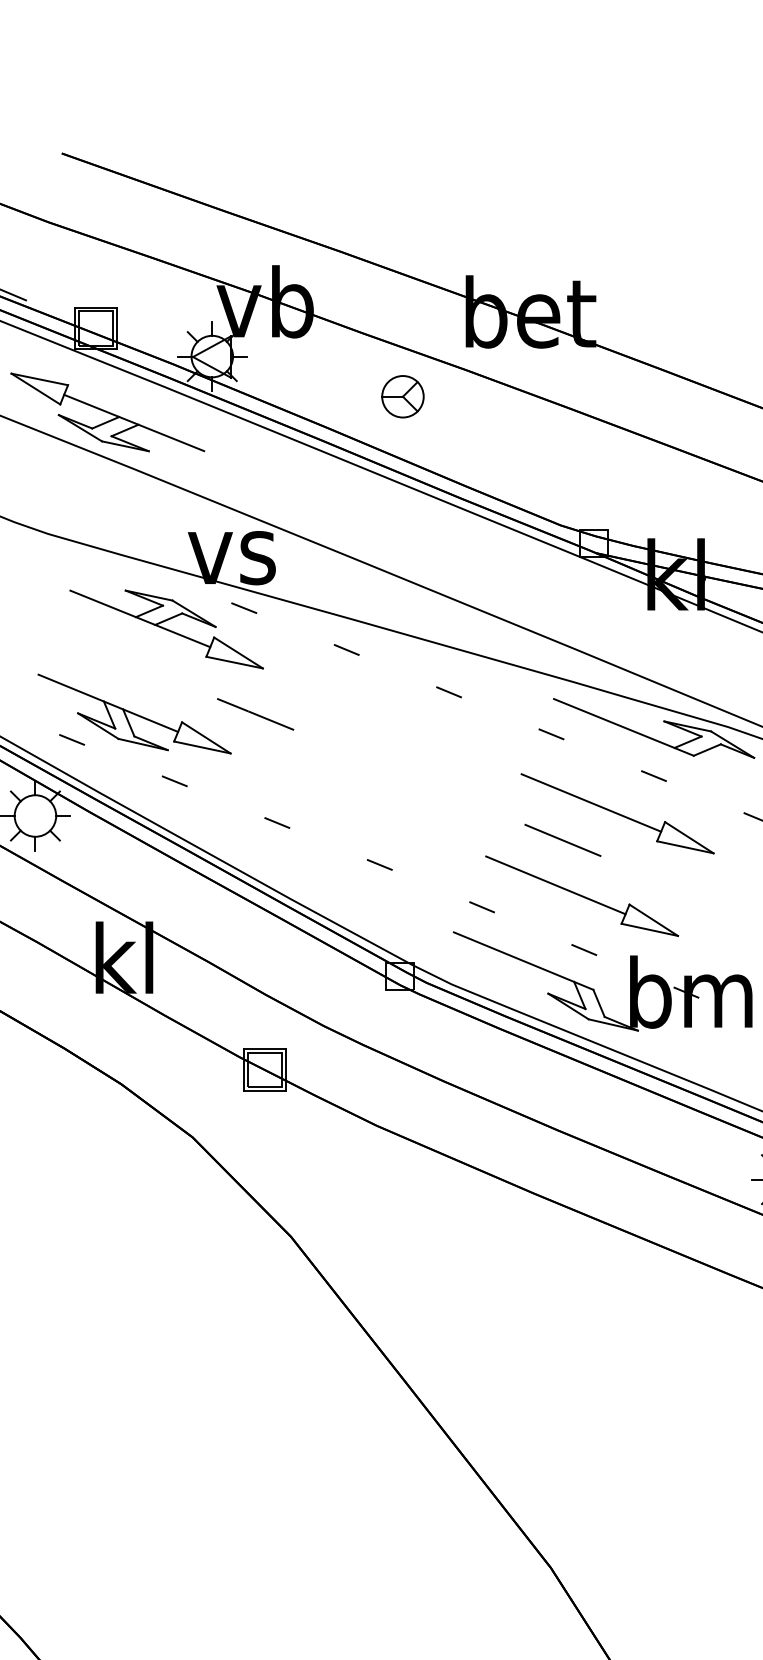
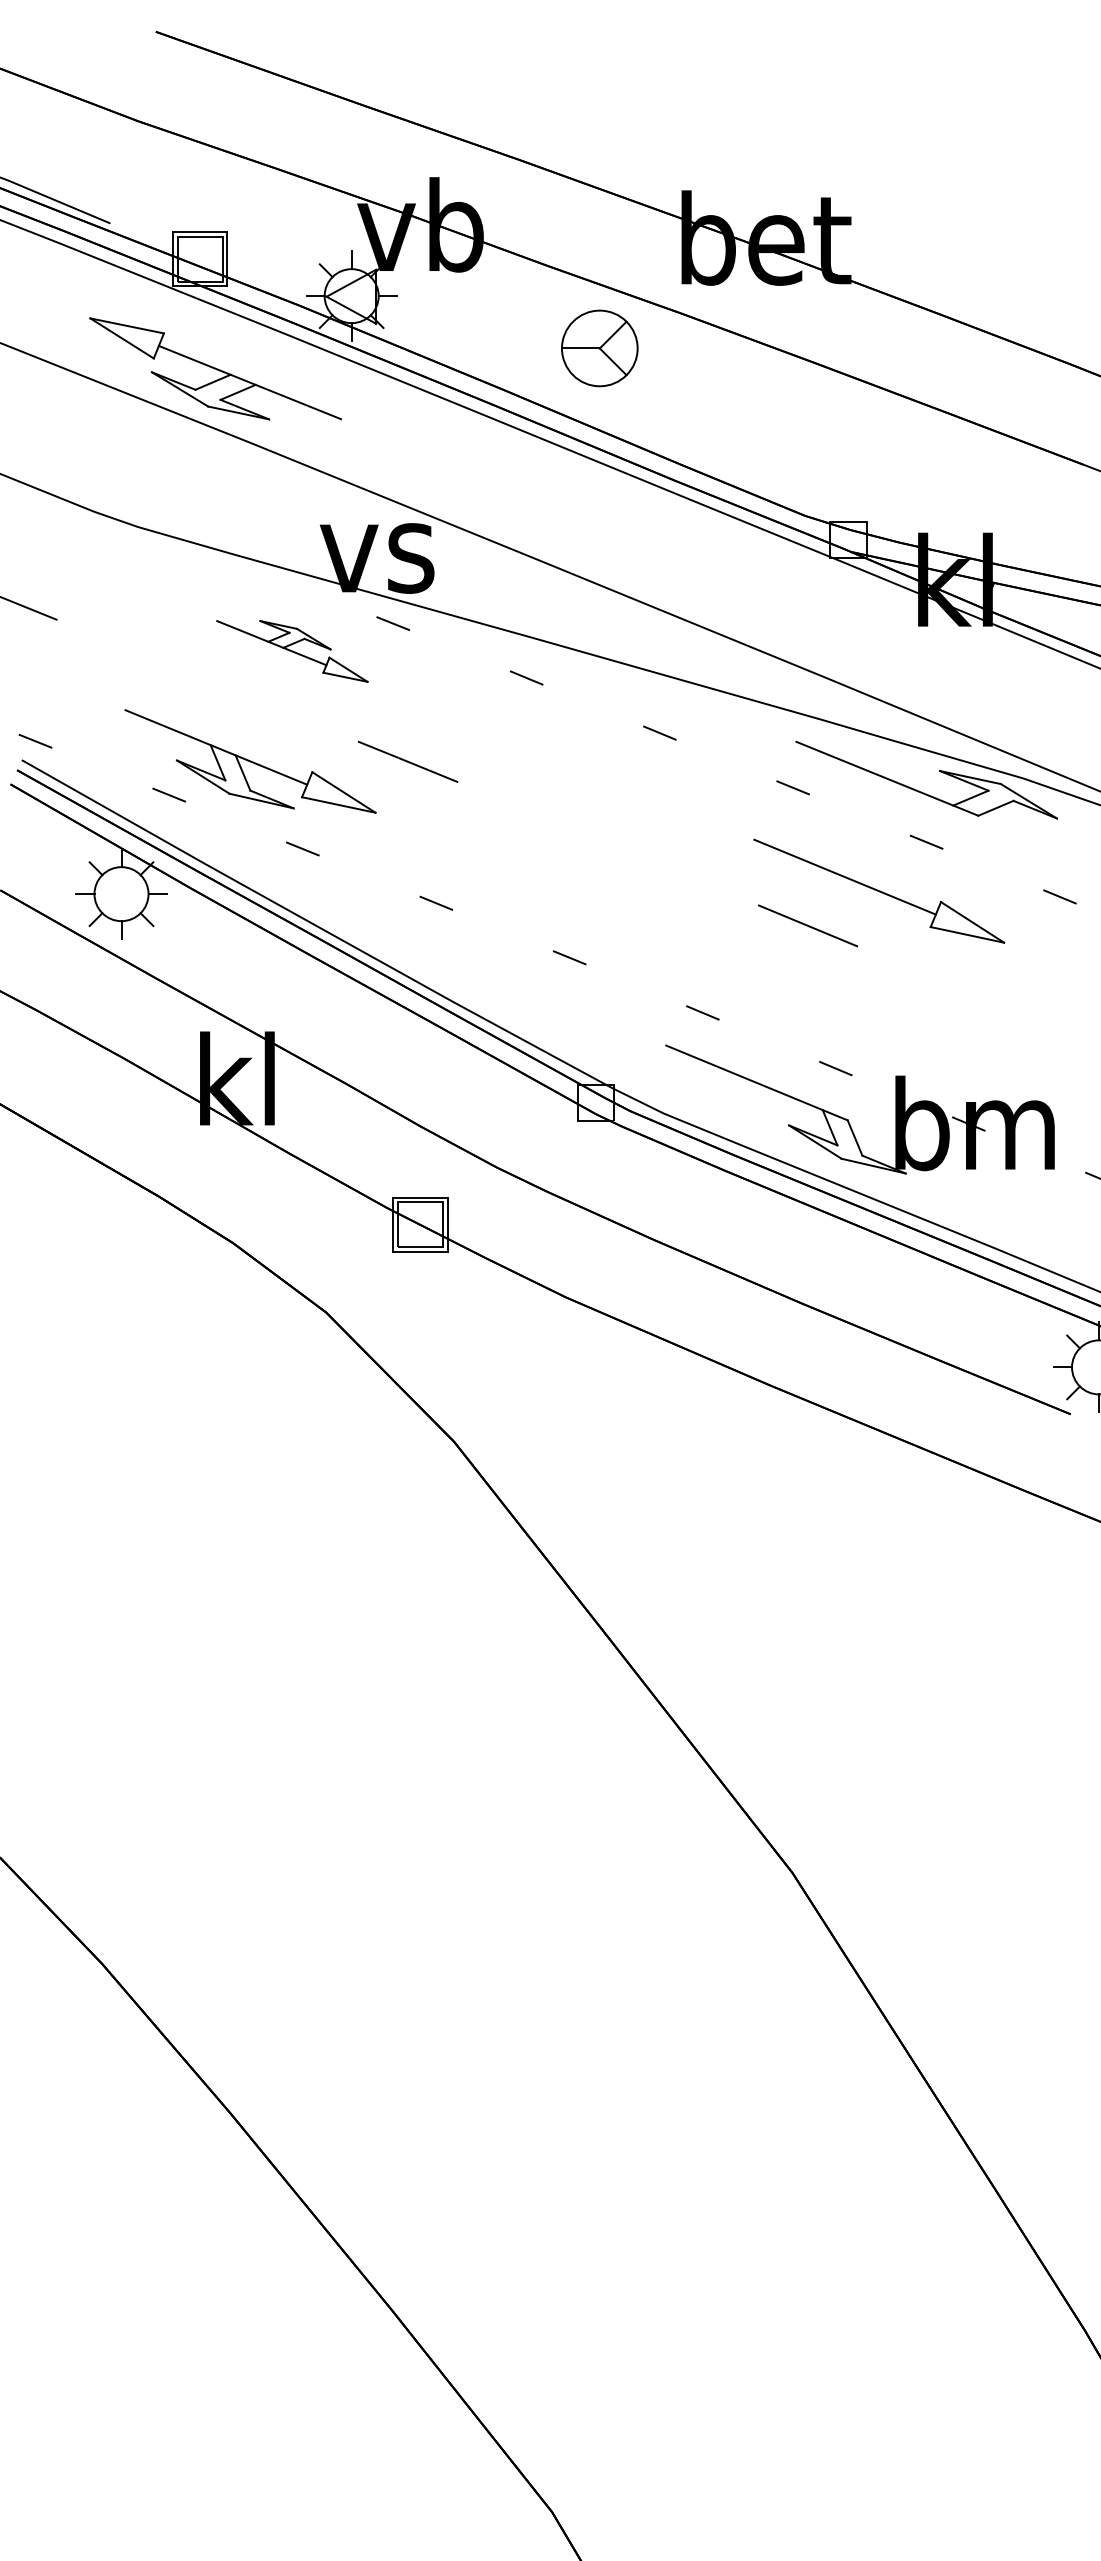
part: (402, 396) -> (599, 348), size x1.4
part: (166, 629) -> (292, 651), size x0.6
part: (581, 896) -> (832, 998), removed

